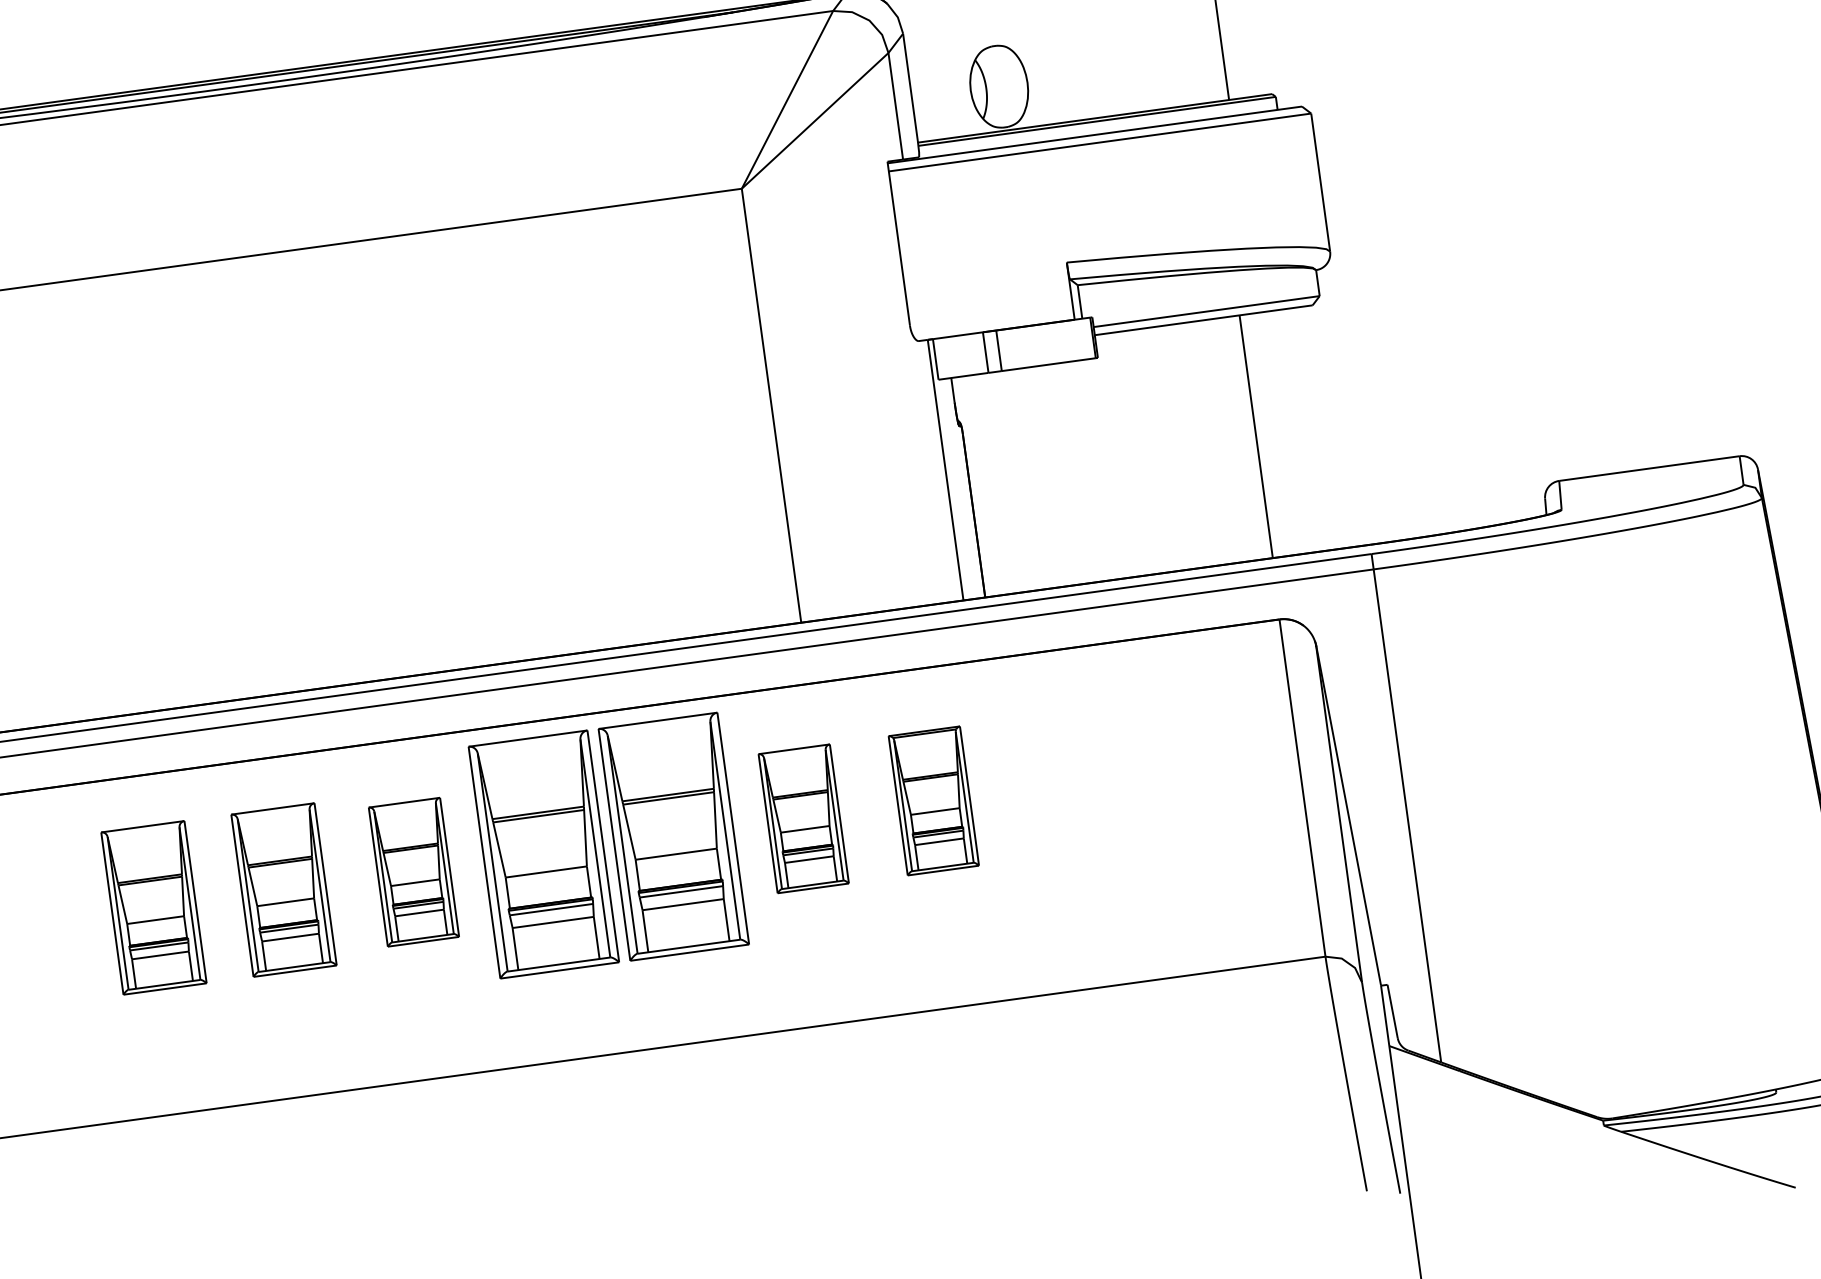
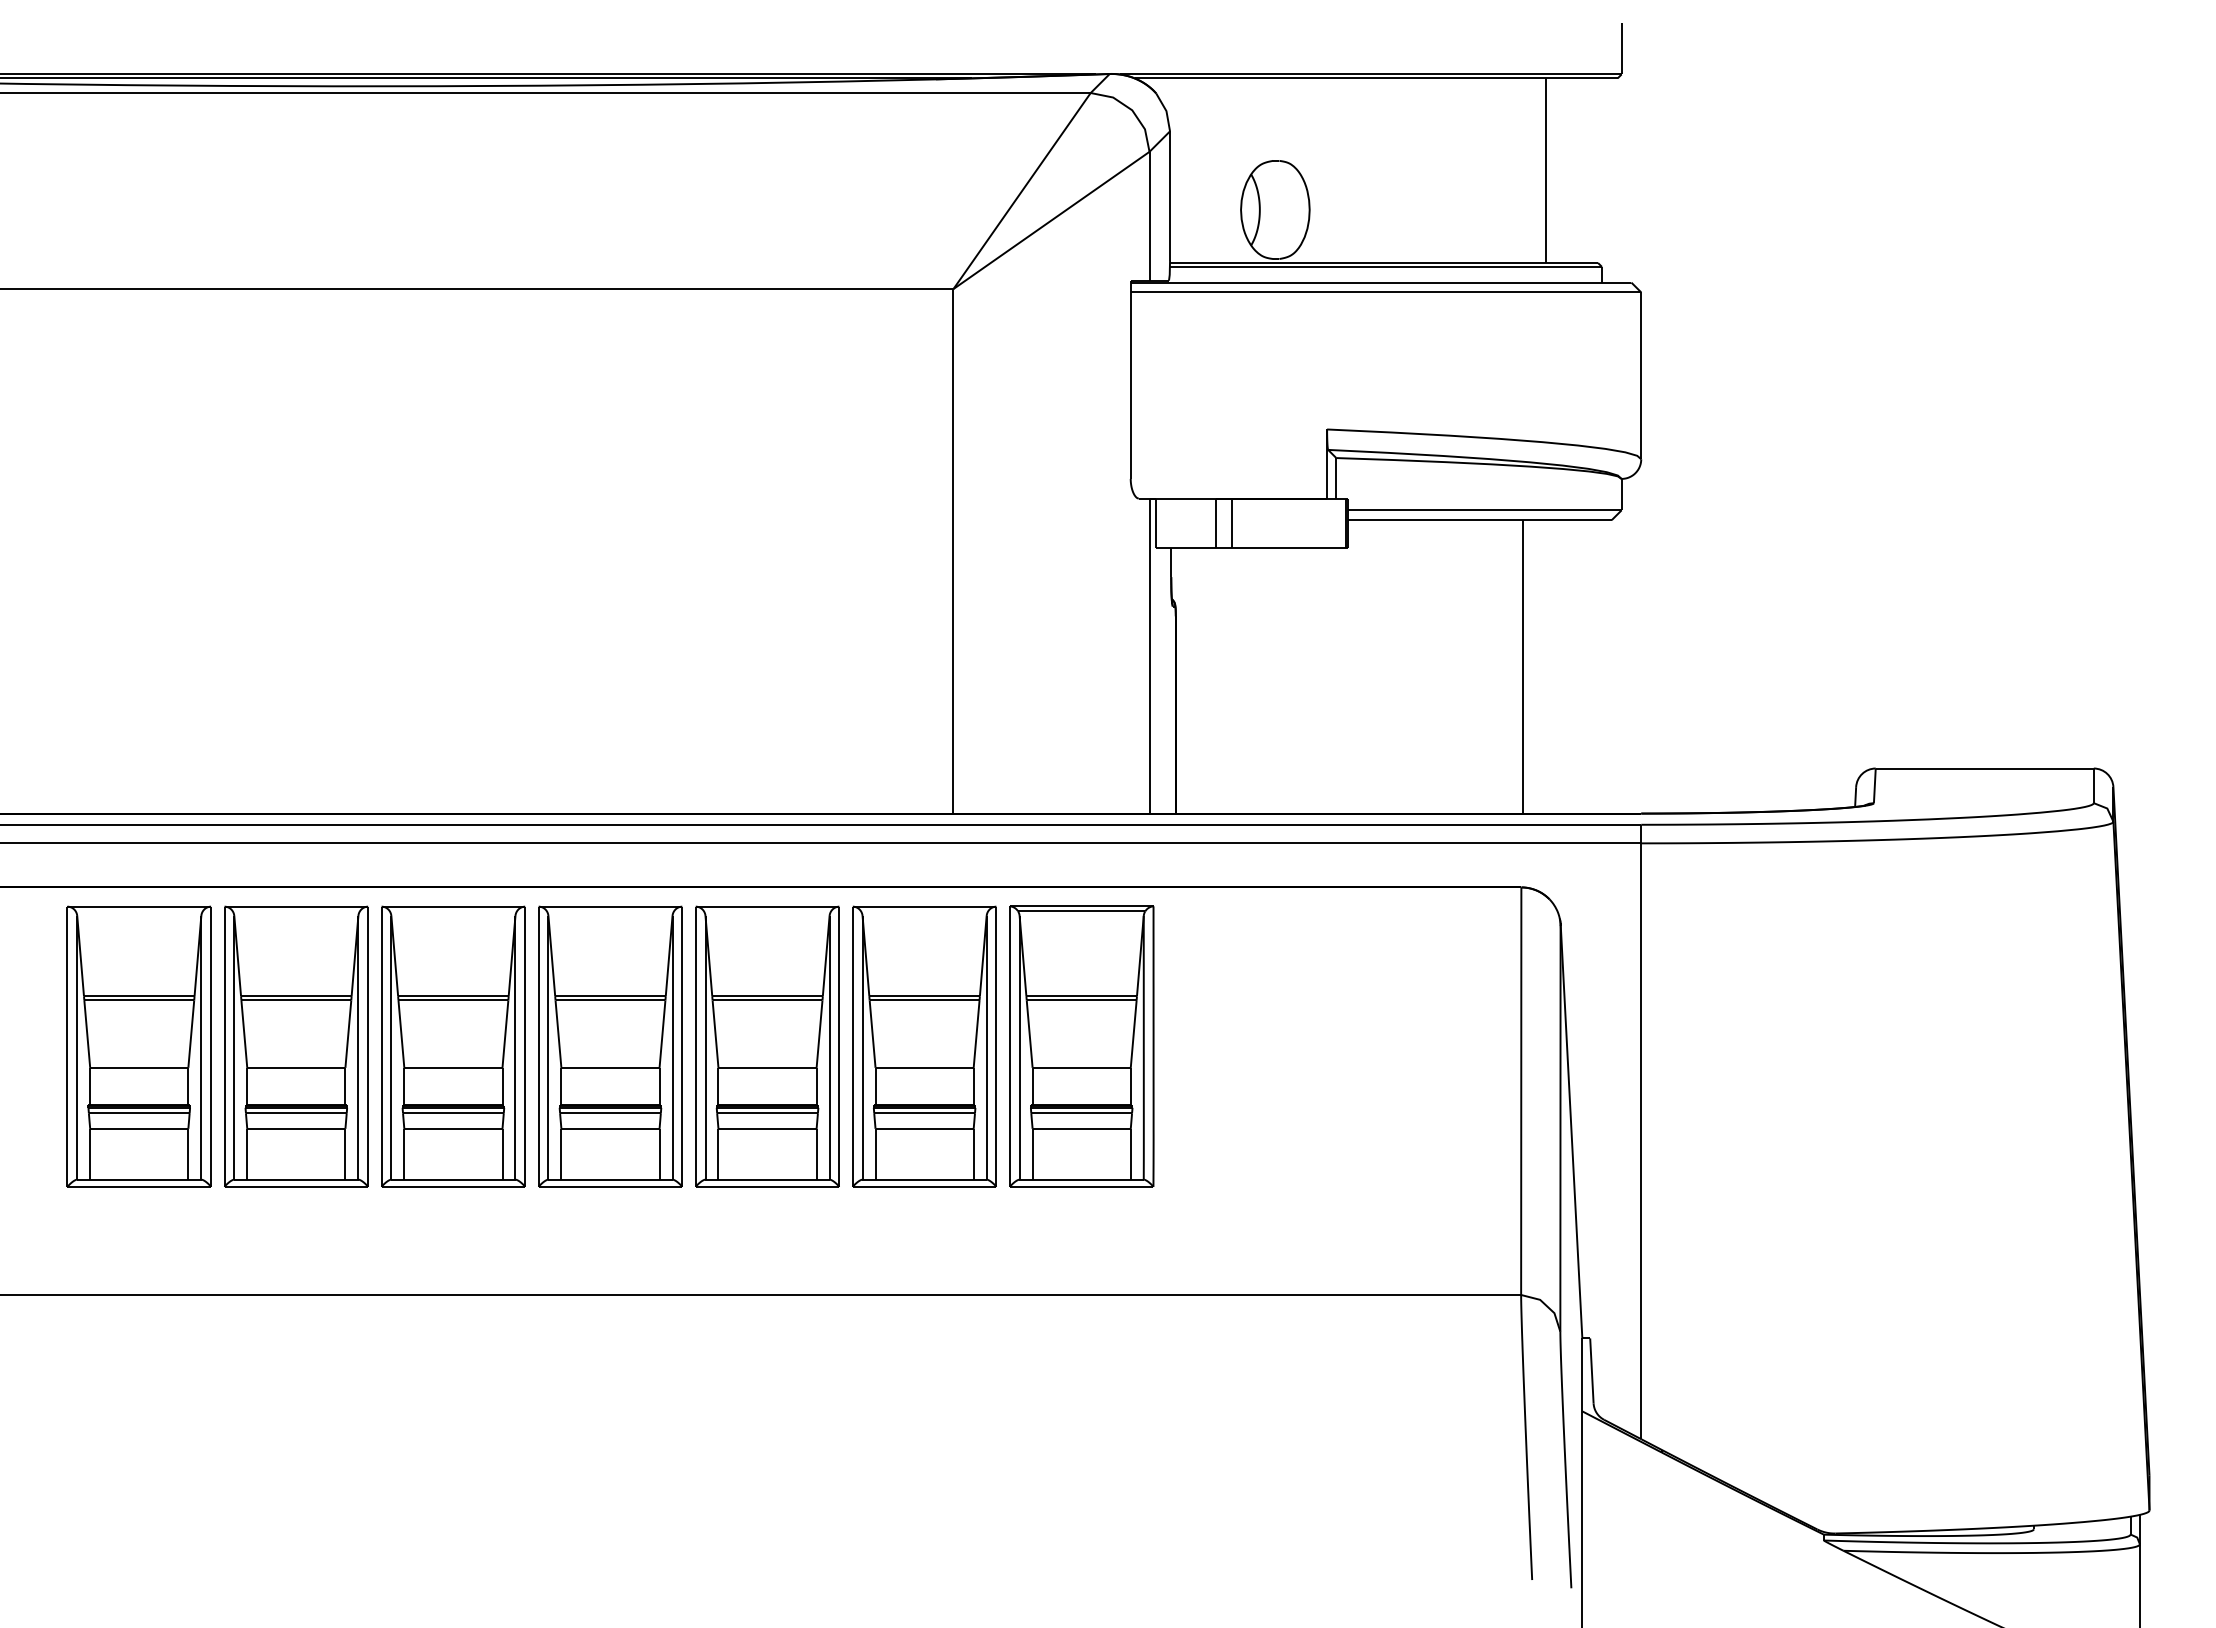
part: (933, 800) -> (1081, 1046), size x1.67
part: (803, 818) -> (924, 1046), size x1.67
part: (414, 872) -> (453, 1046), size x1.67
part: (284, 889) -> (296, 1046), size x1.43
part: (153, 907) -> (138, 1046), size x1.43

